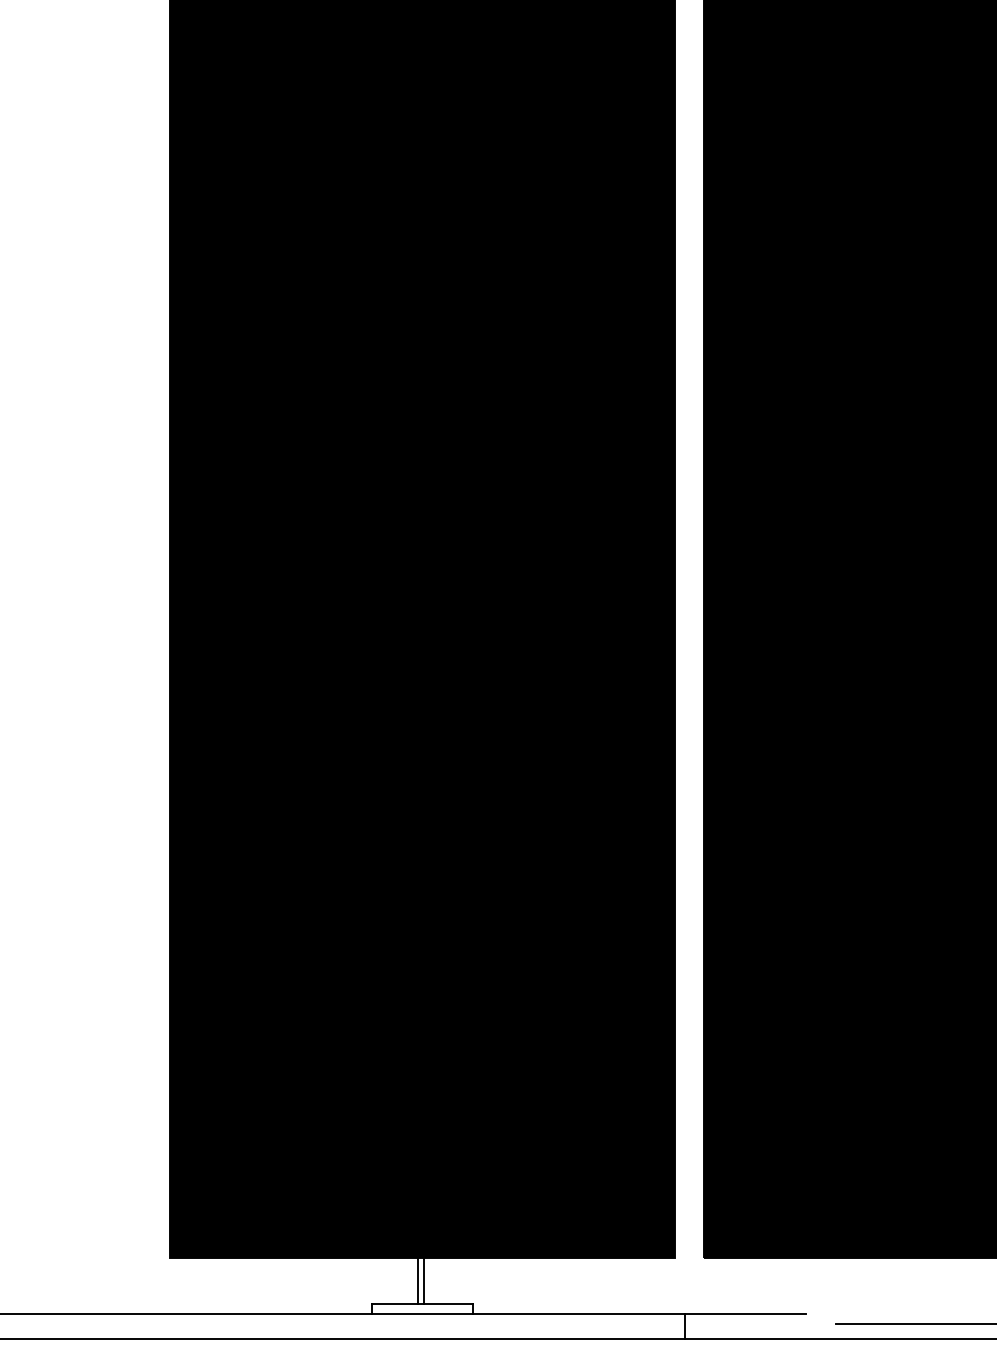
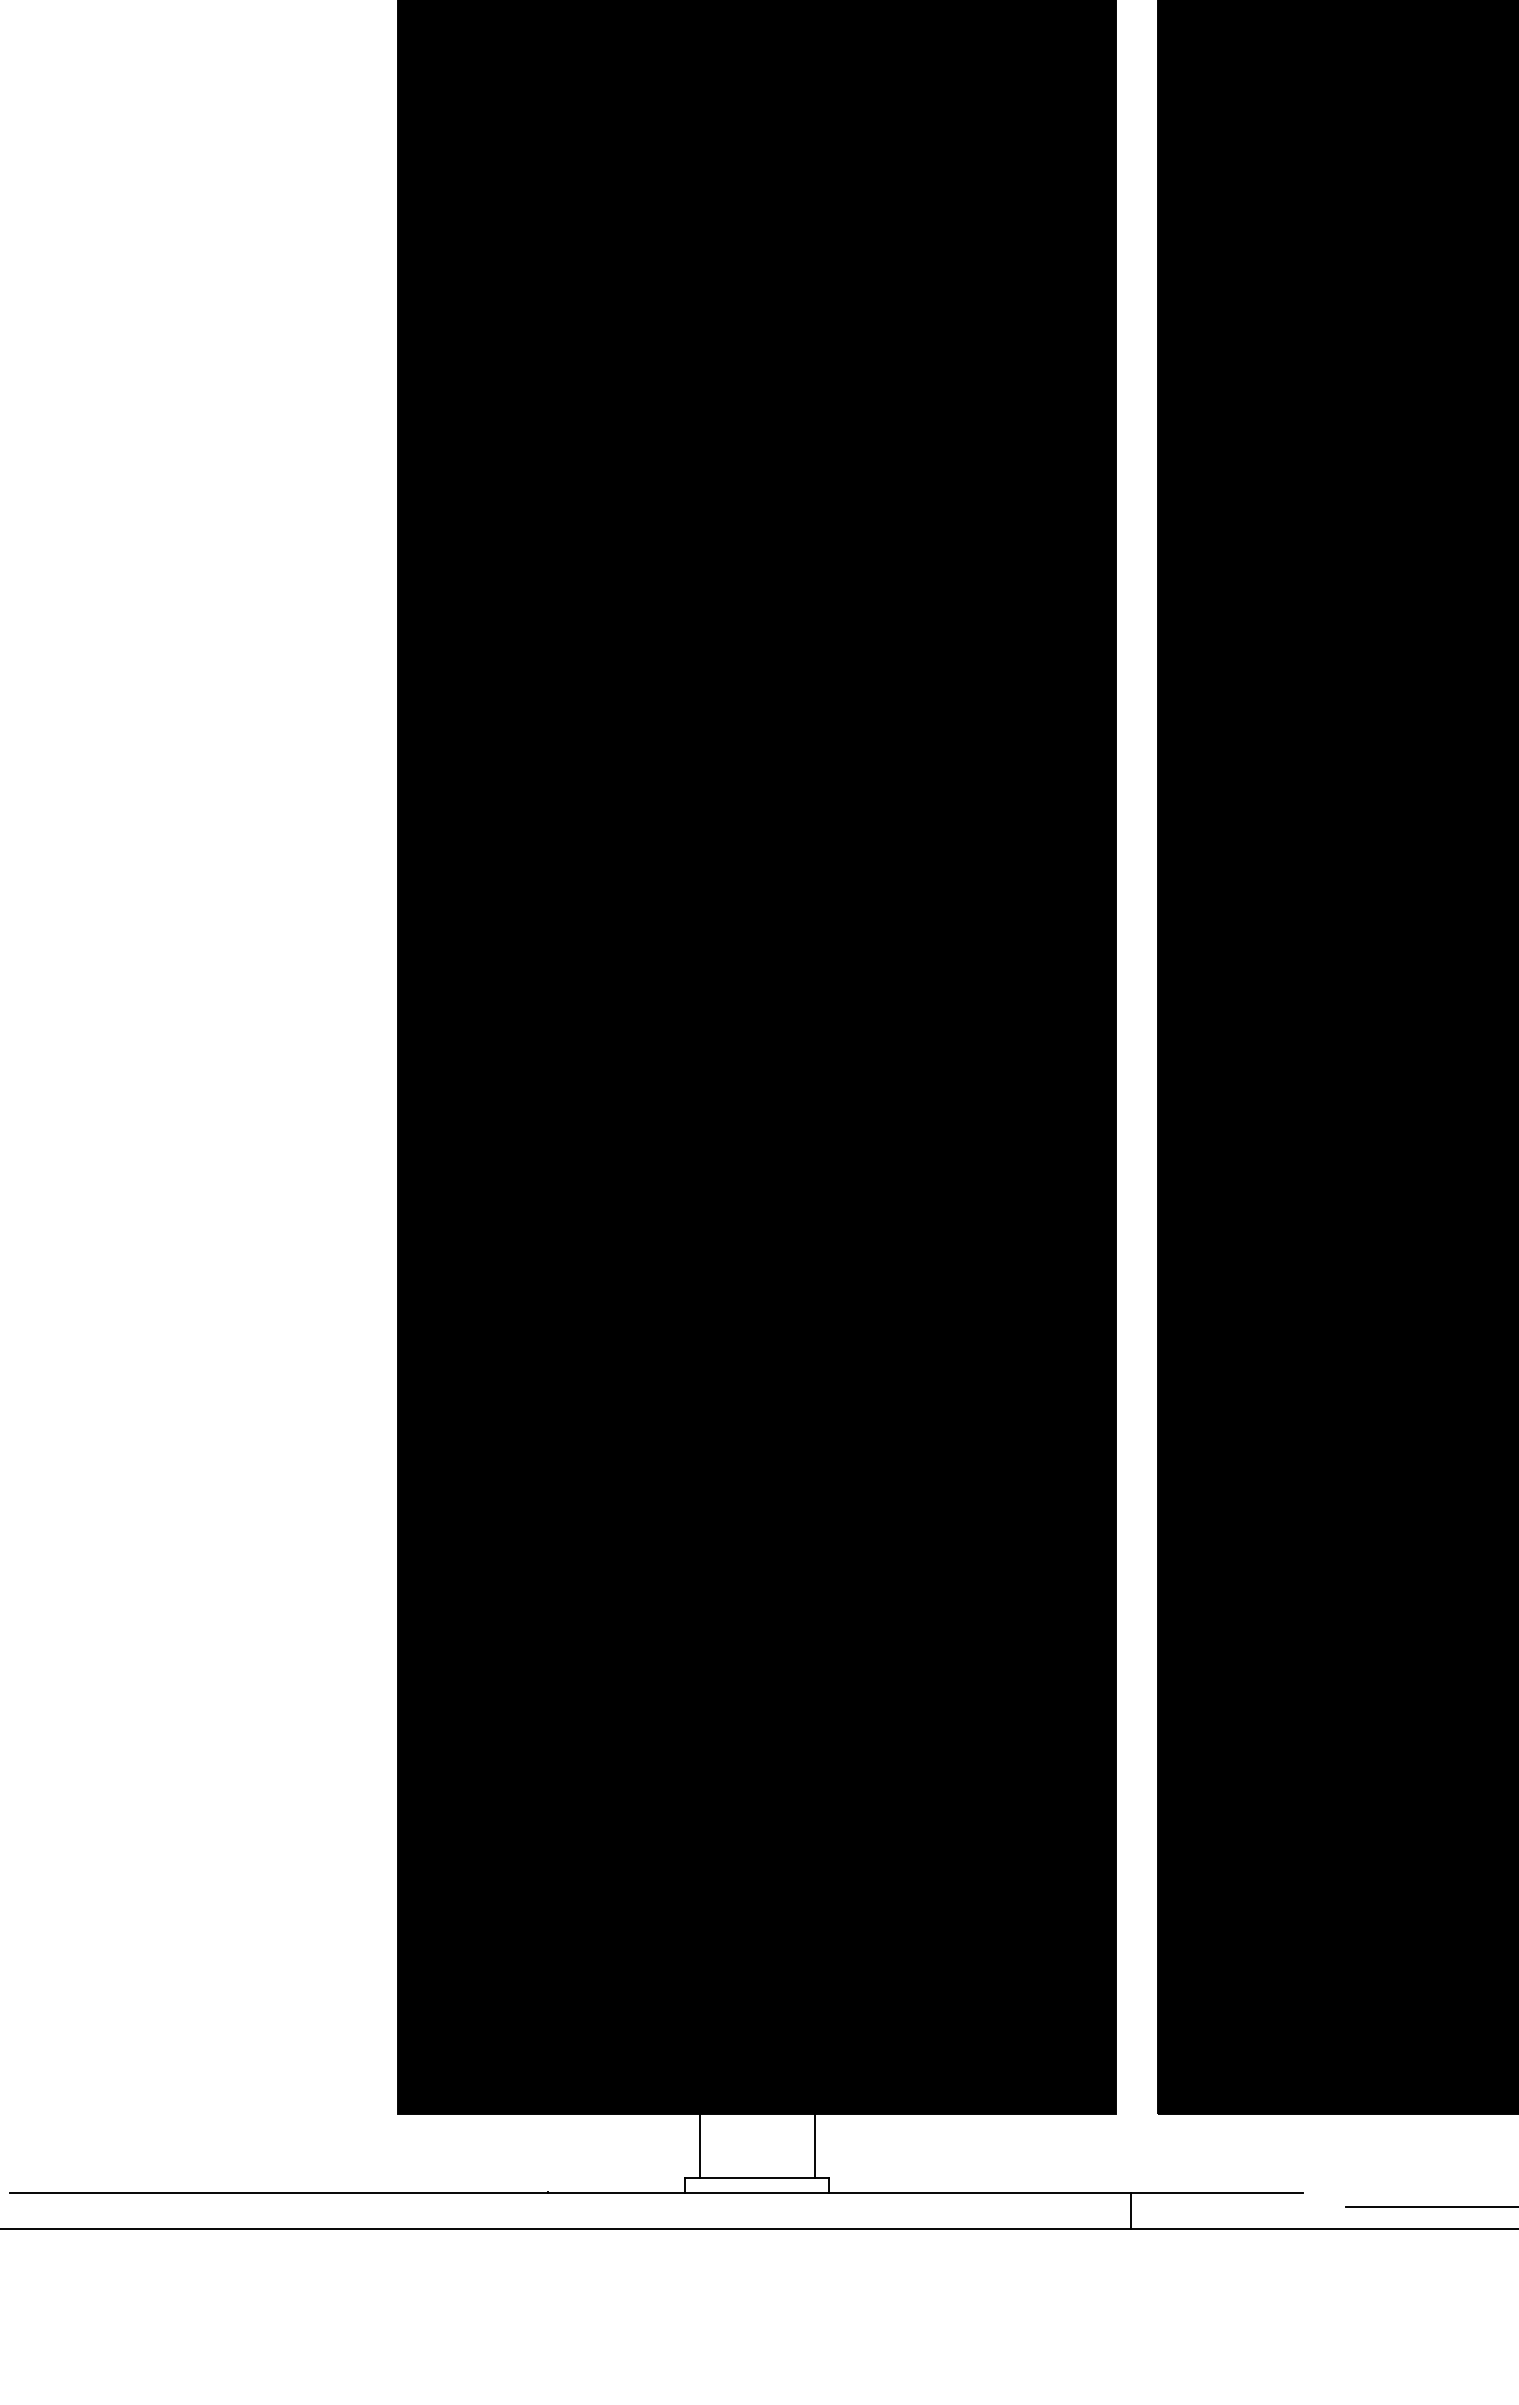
line: (417, 1280) -> (814, 2145), moved
line: (423, 1280) -> (699, 2145), moved

